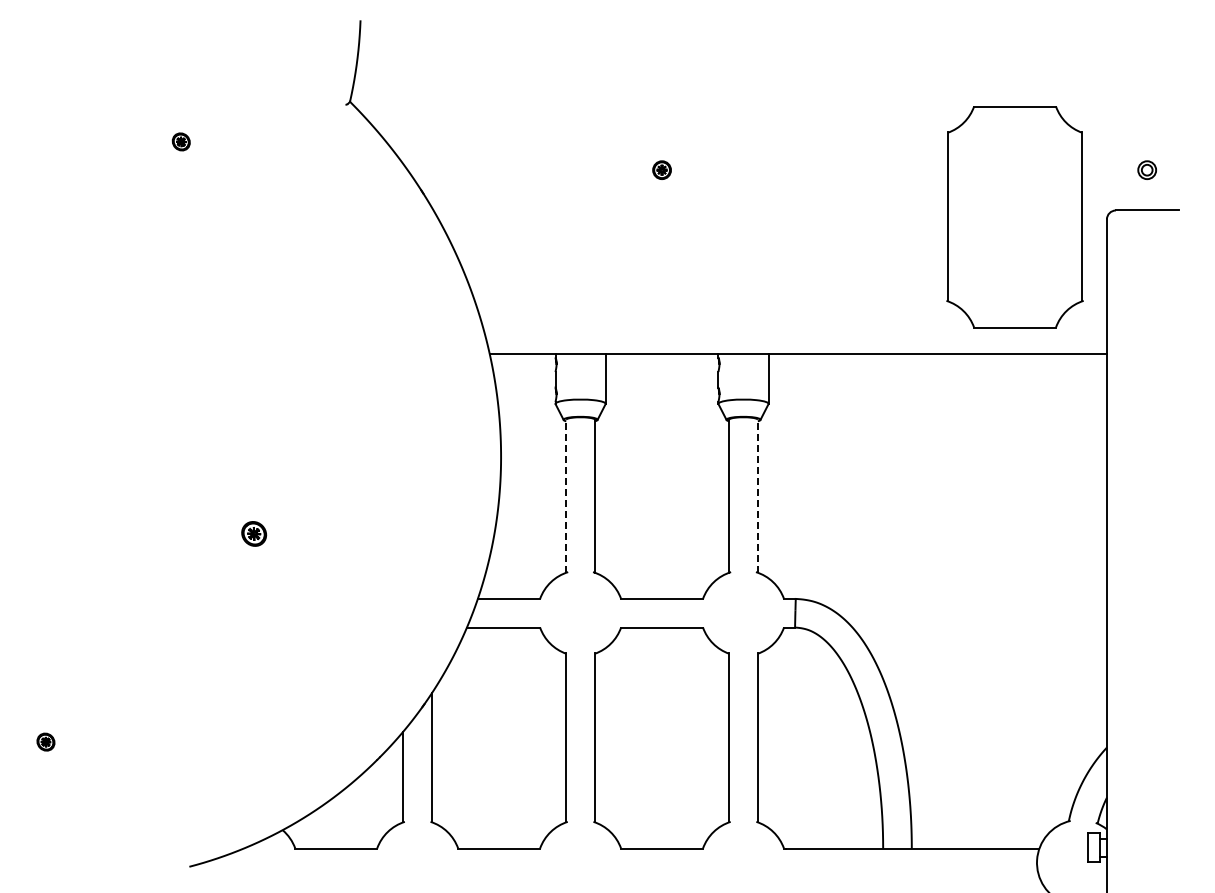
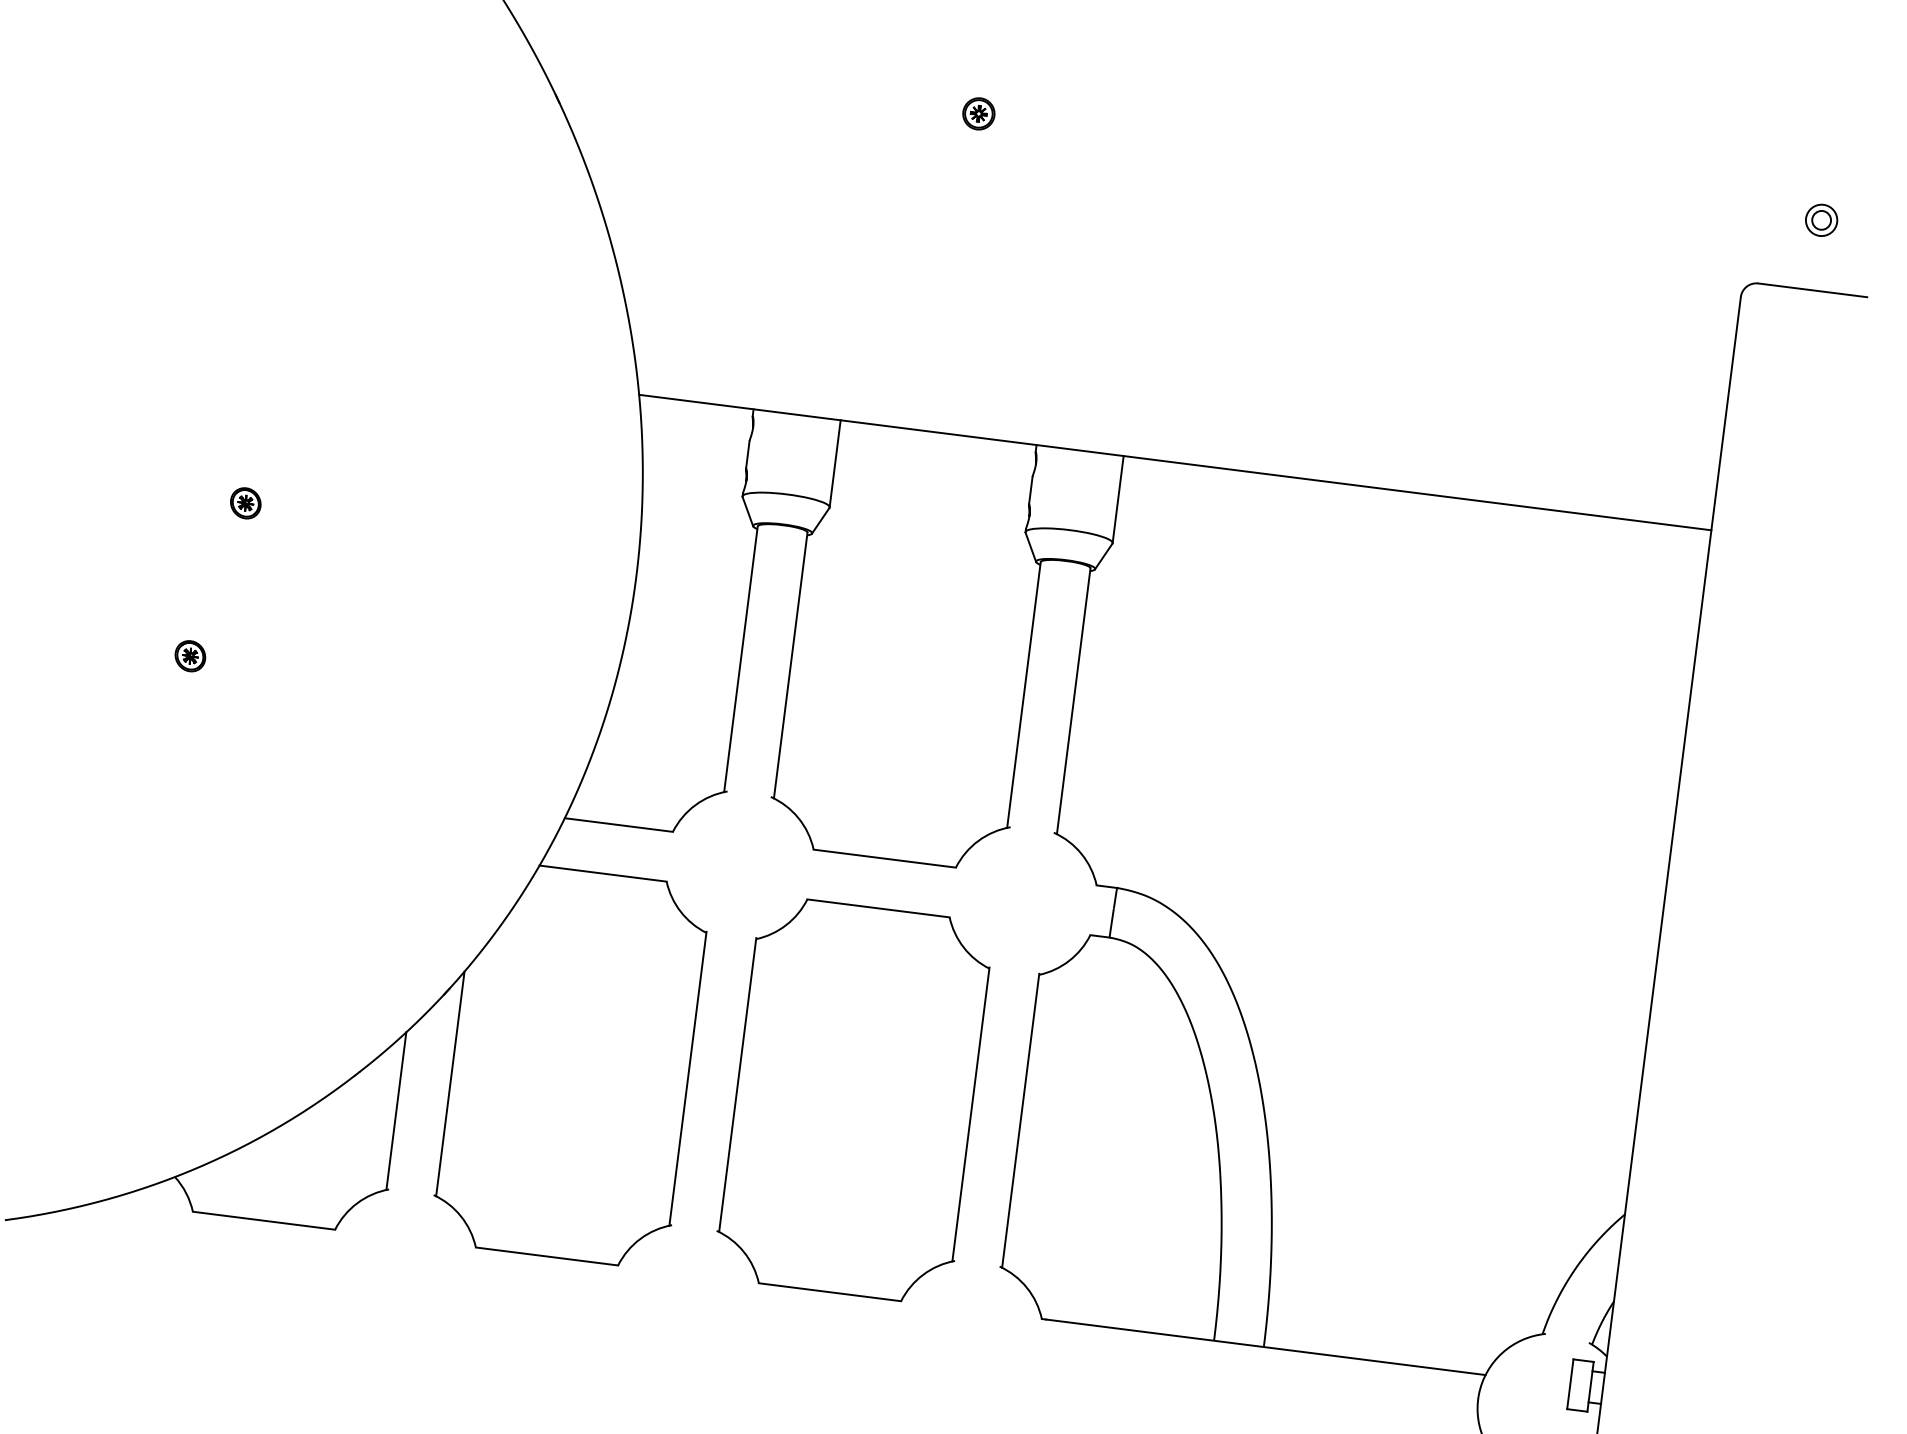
part: (1014, 217) -> (1580, 273), removed
part: (274, 443) -> (245, 503), added
line: (566, 495) -> (741, 657), dashed -> solid
line: (757, 495) -> (1073, 699), dashed -> solid
part: (253, 533) -> (189, 655), size x0.71

